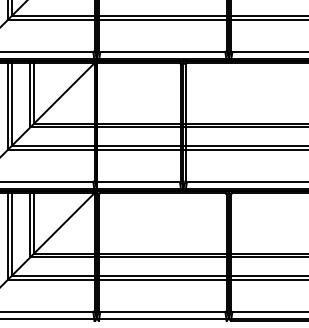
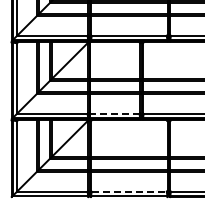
line: (138, 181) -> (114, 113), solid -> dashed
line: (163, 311) -> (129, 191), solid -> dashed

